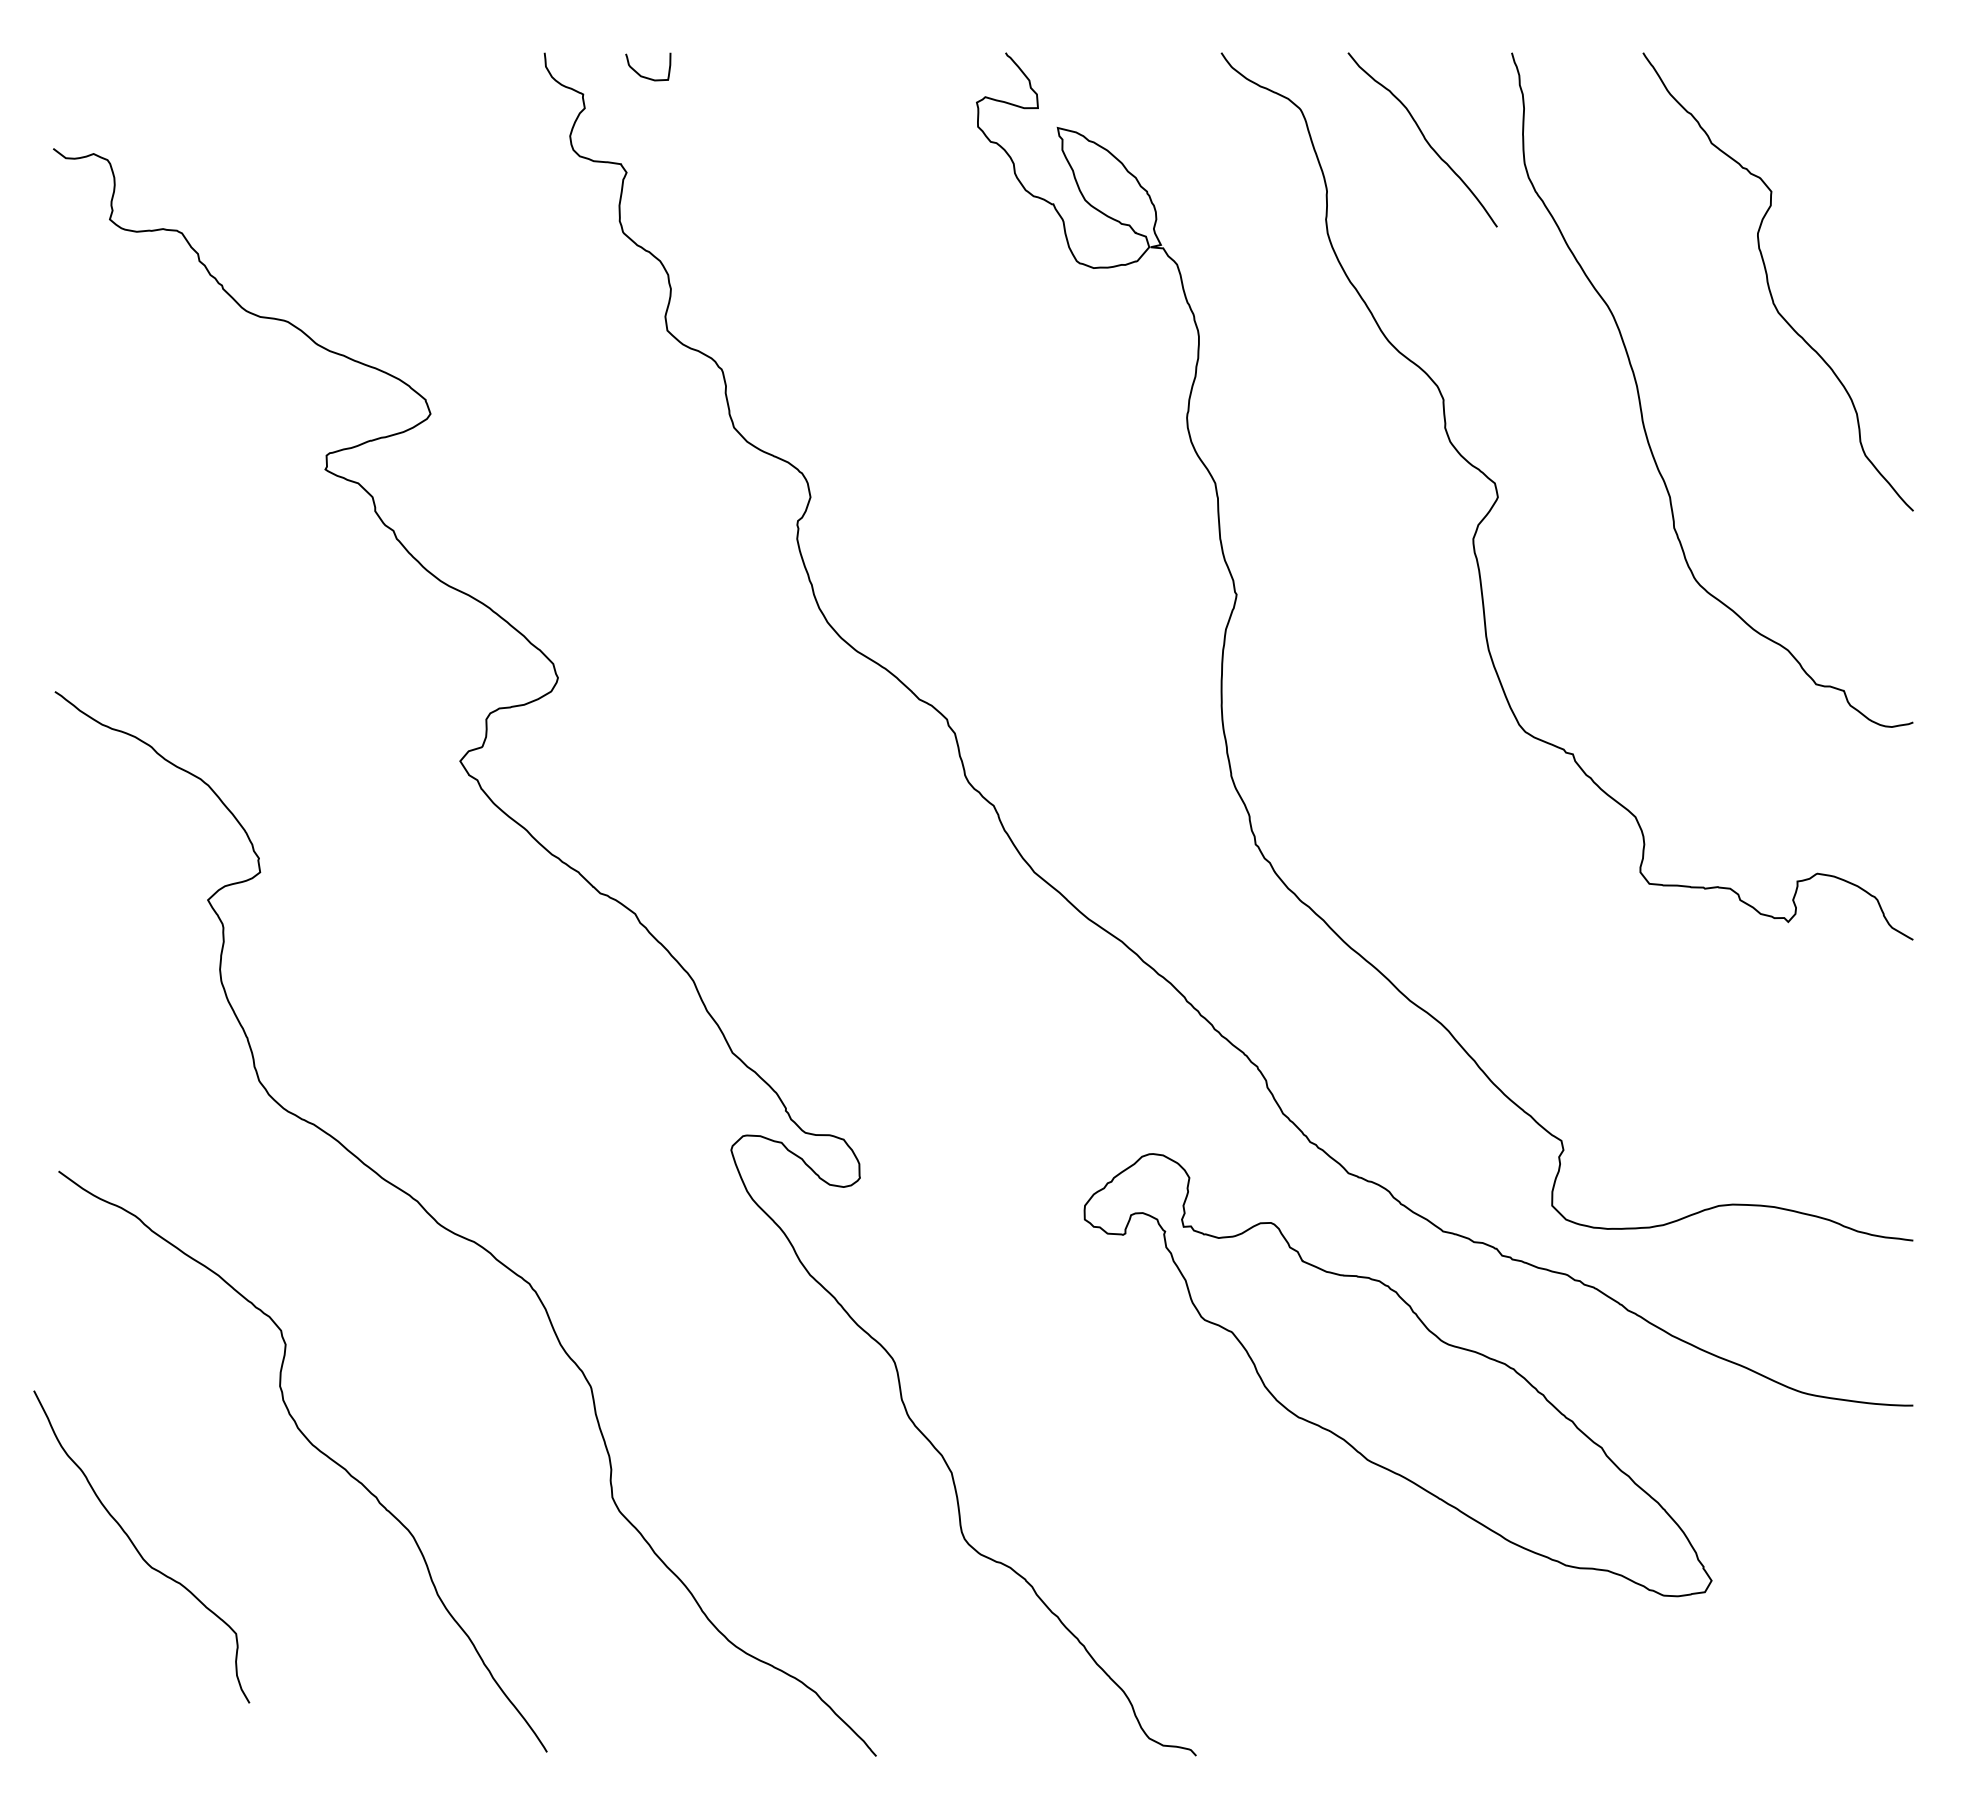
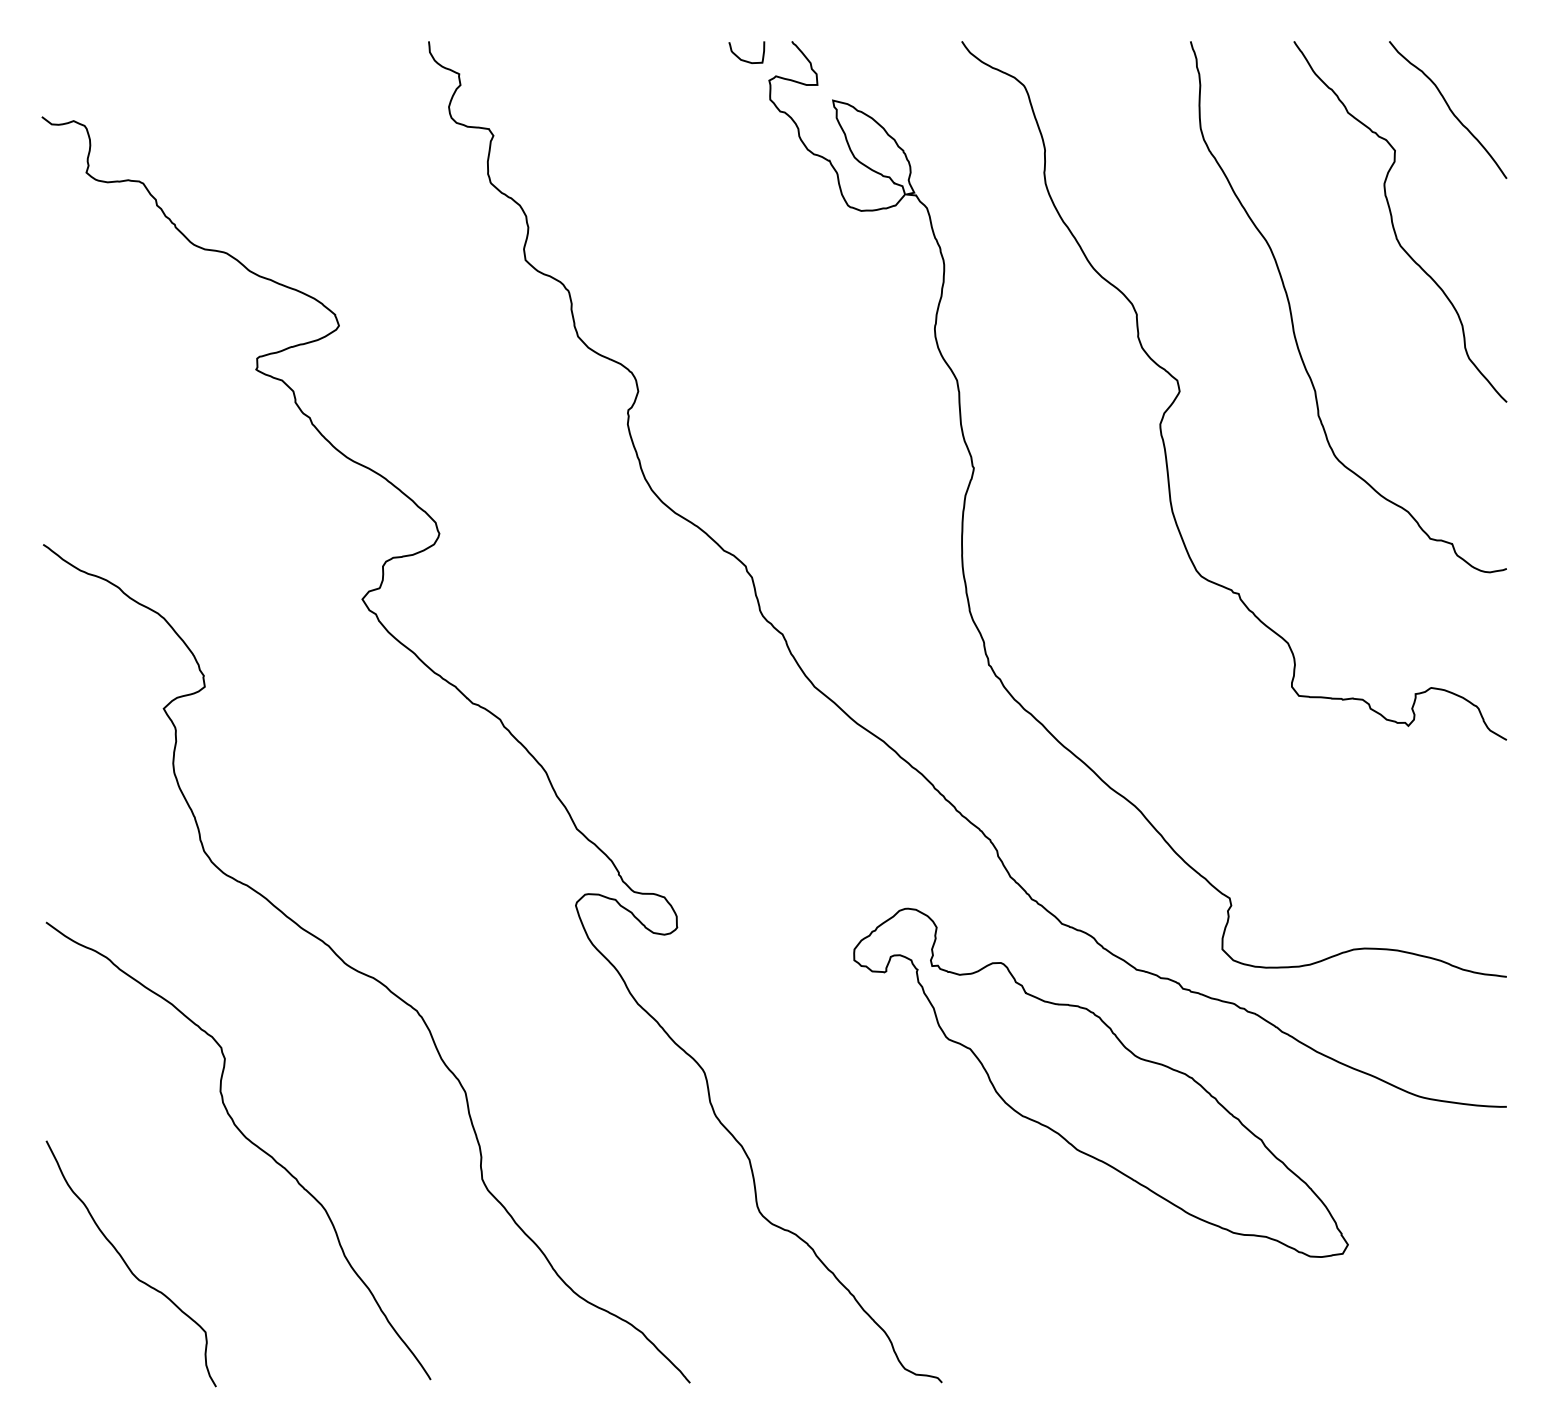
curve: (645, 76) -> (744, 60), moved
curve: (1423, 138) -> (1448, 108), moved
curve: (137, 1548) -> (127, 1265), moved

